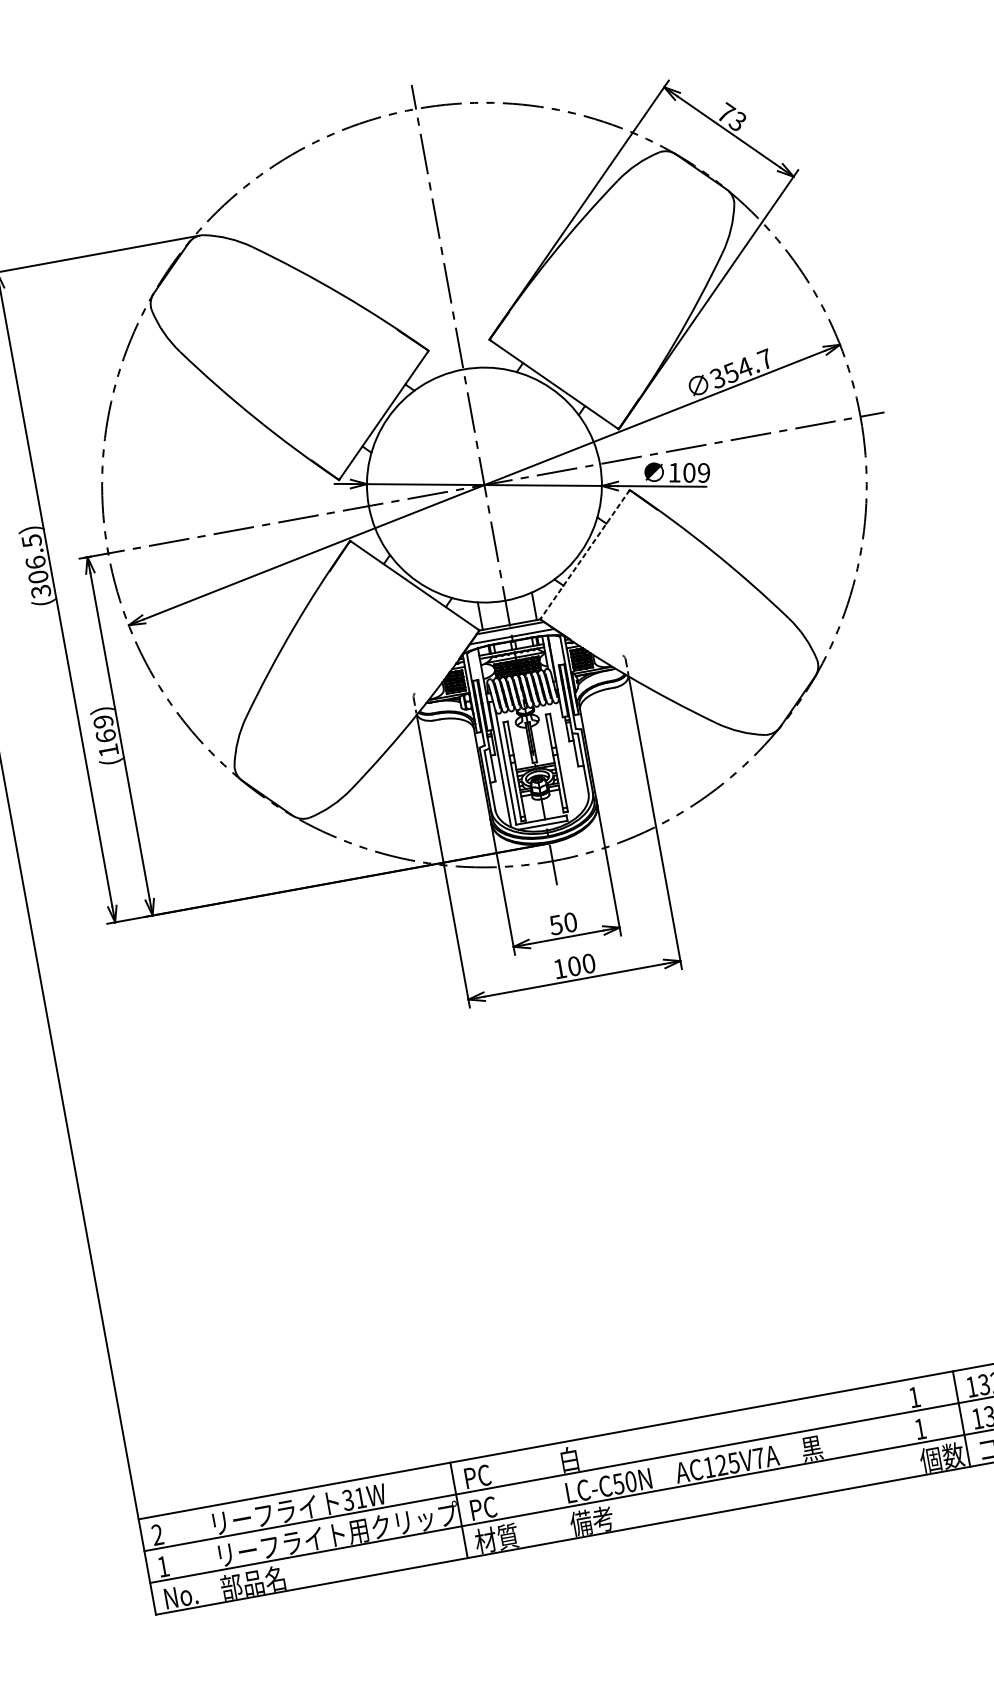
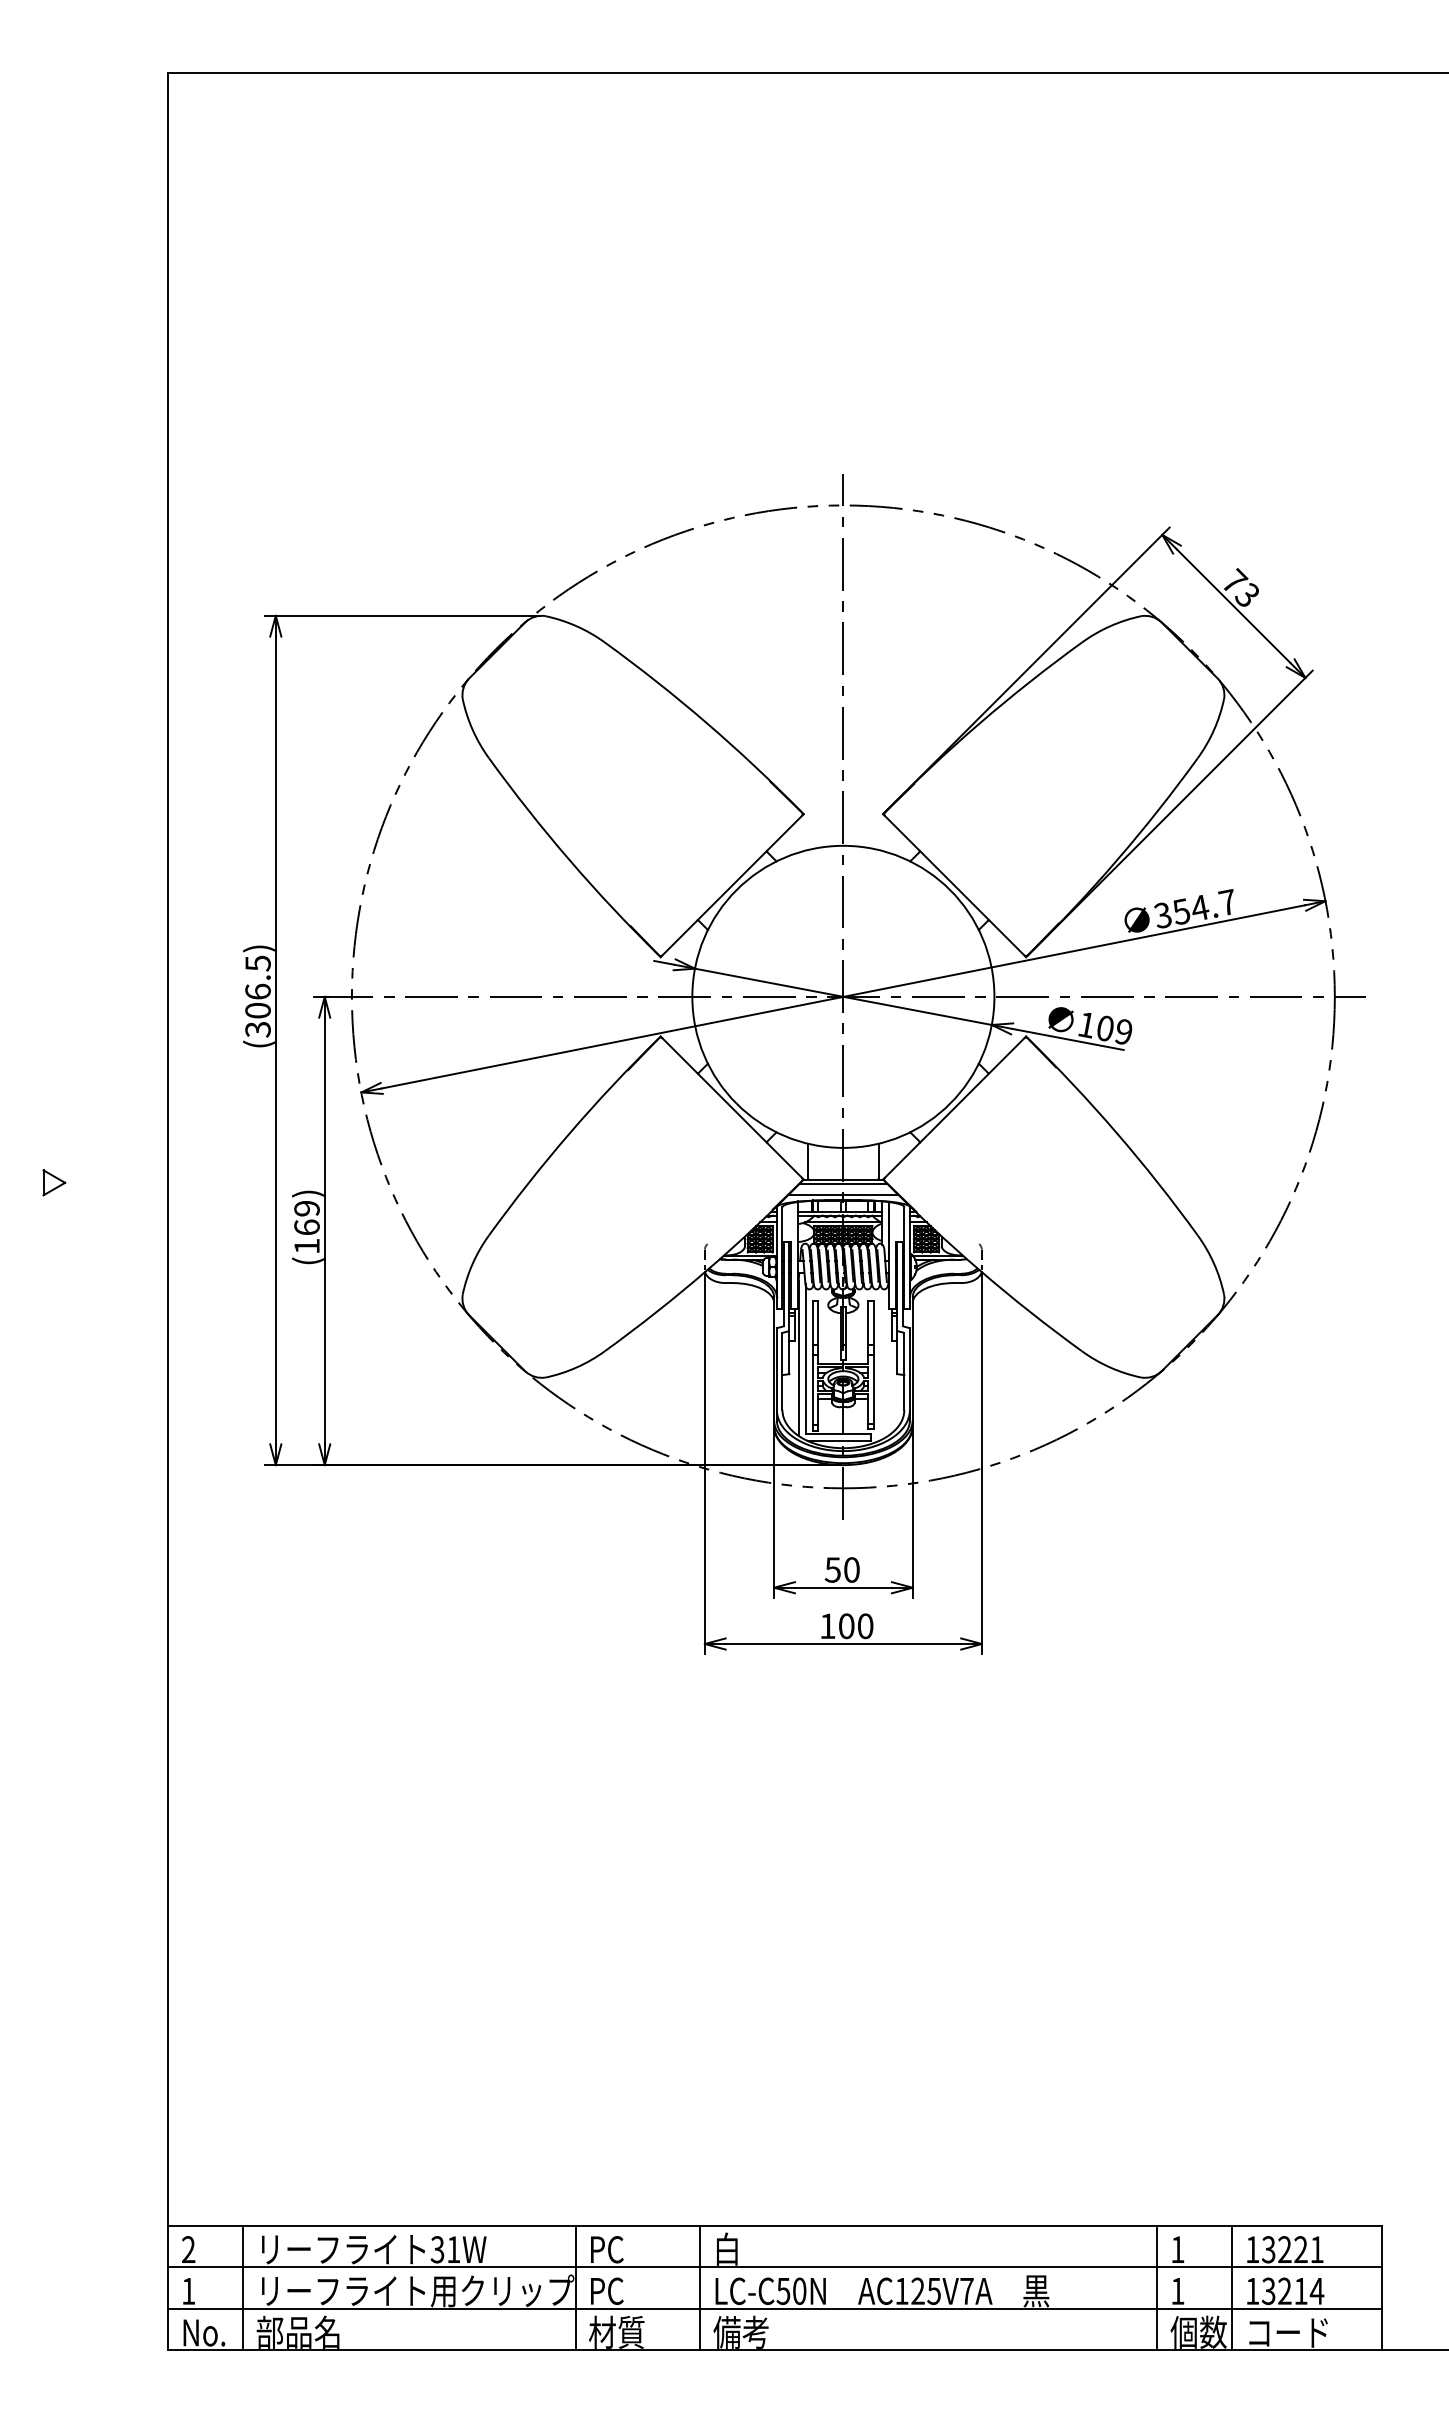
line: (584, 555) -> (954, 1108), dashed -> solid
line: (904, 1429) -> (1157, 2287), added
line: (554, 1492) -> (700, 2287), added
line: (204, 1556) -> (243, 2287), added

